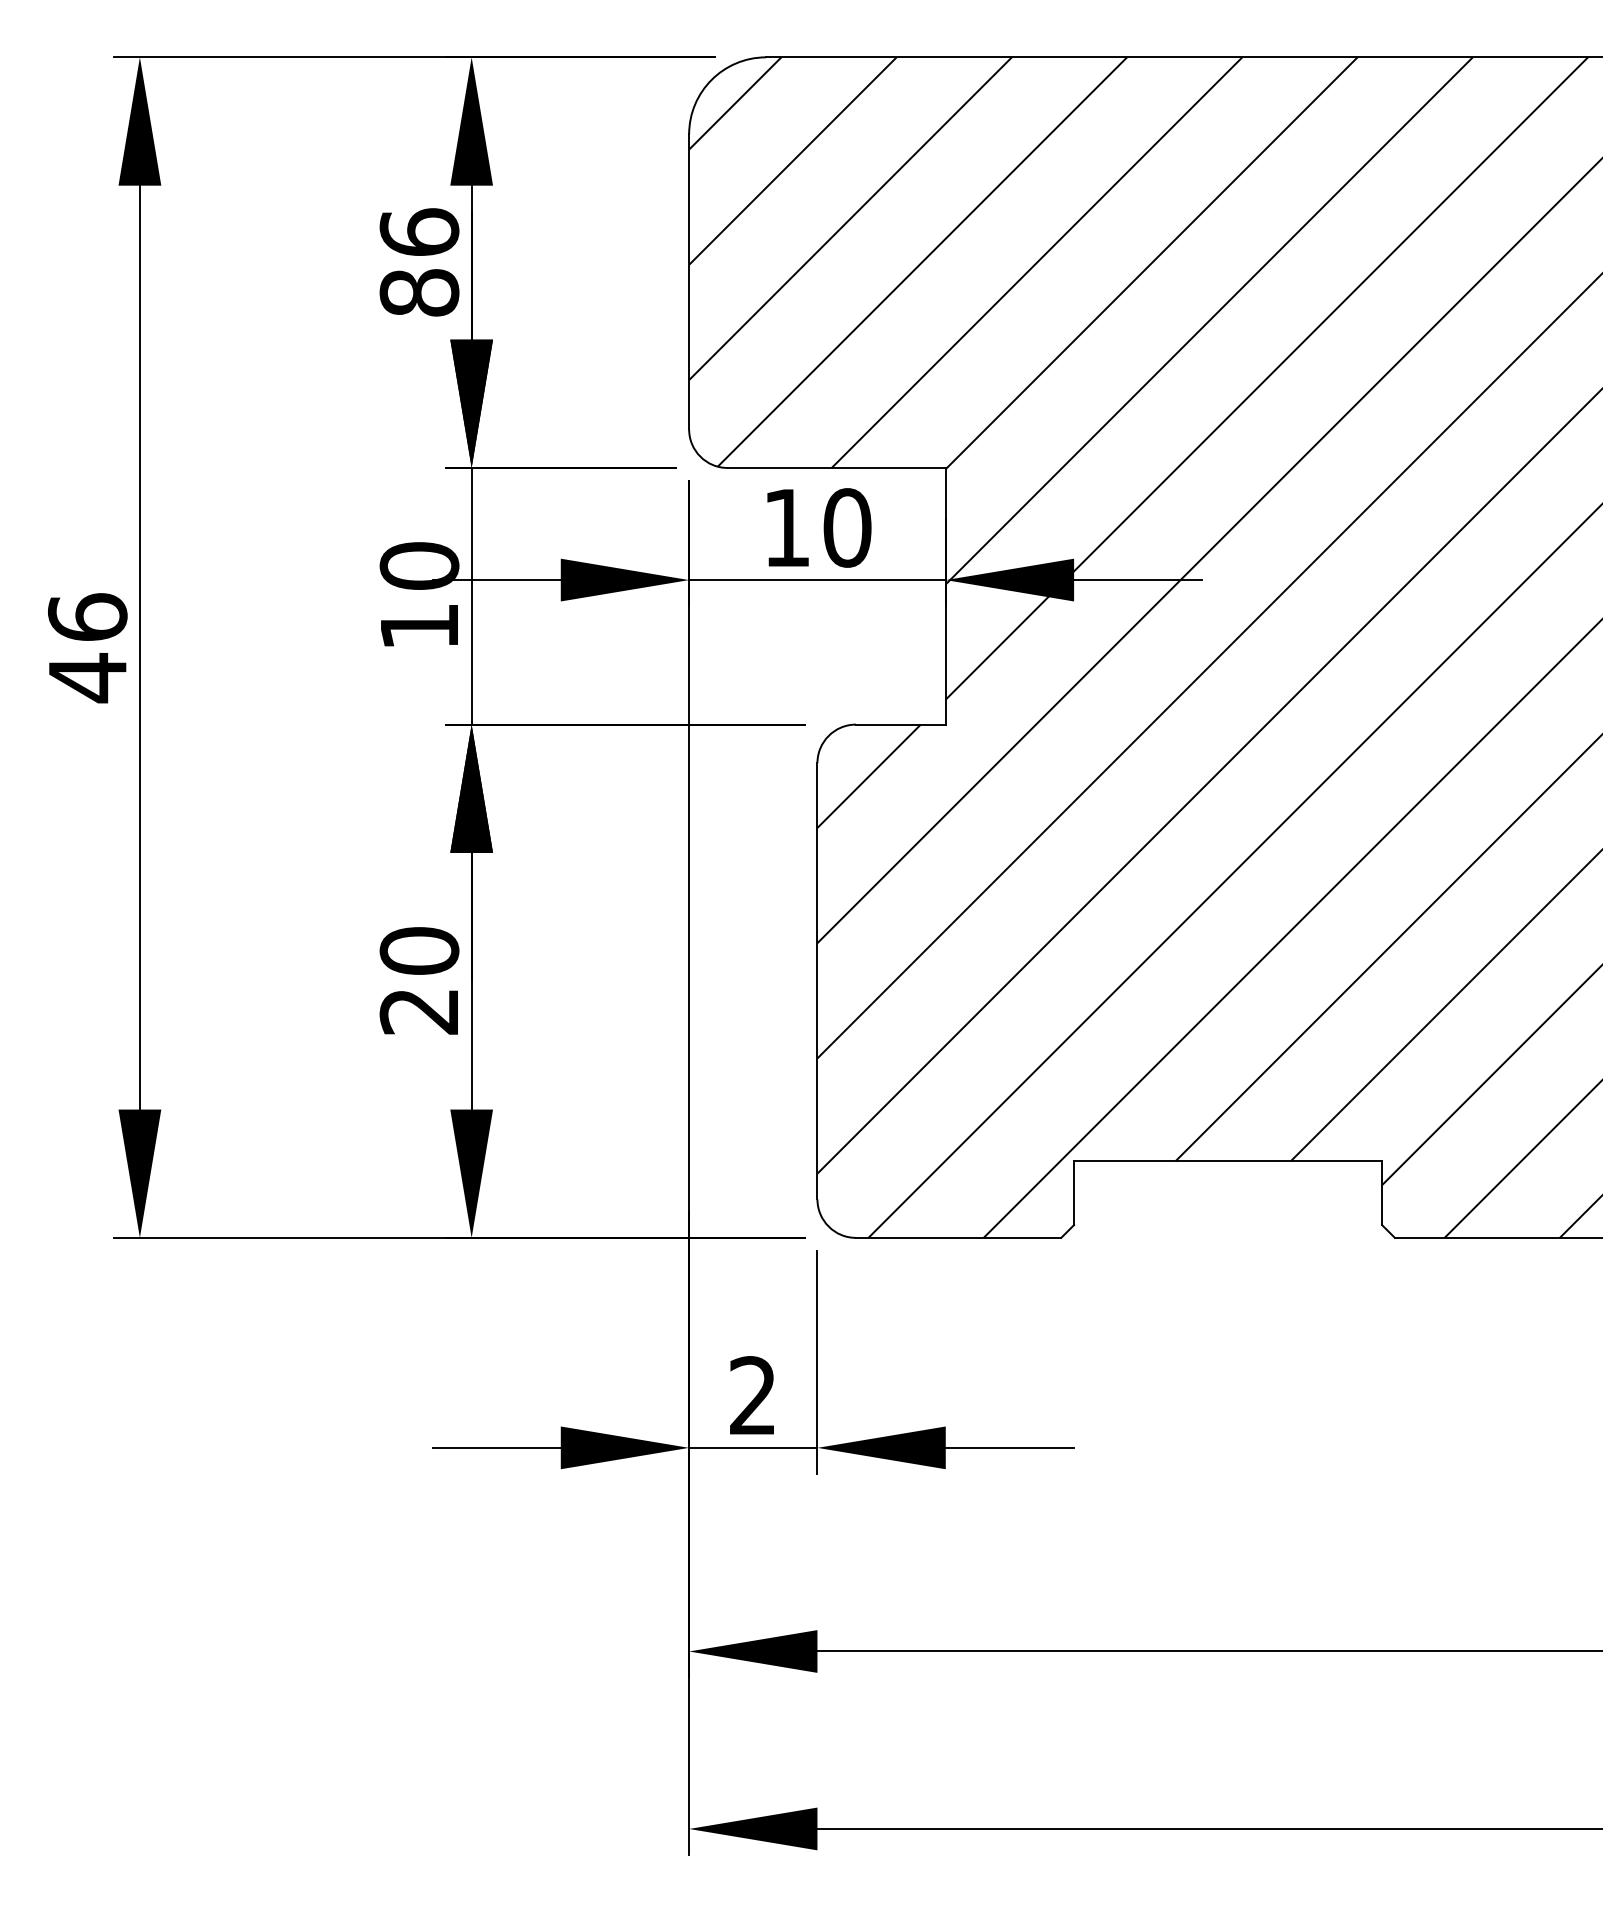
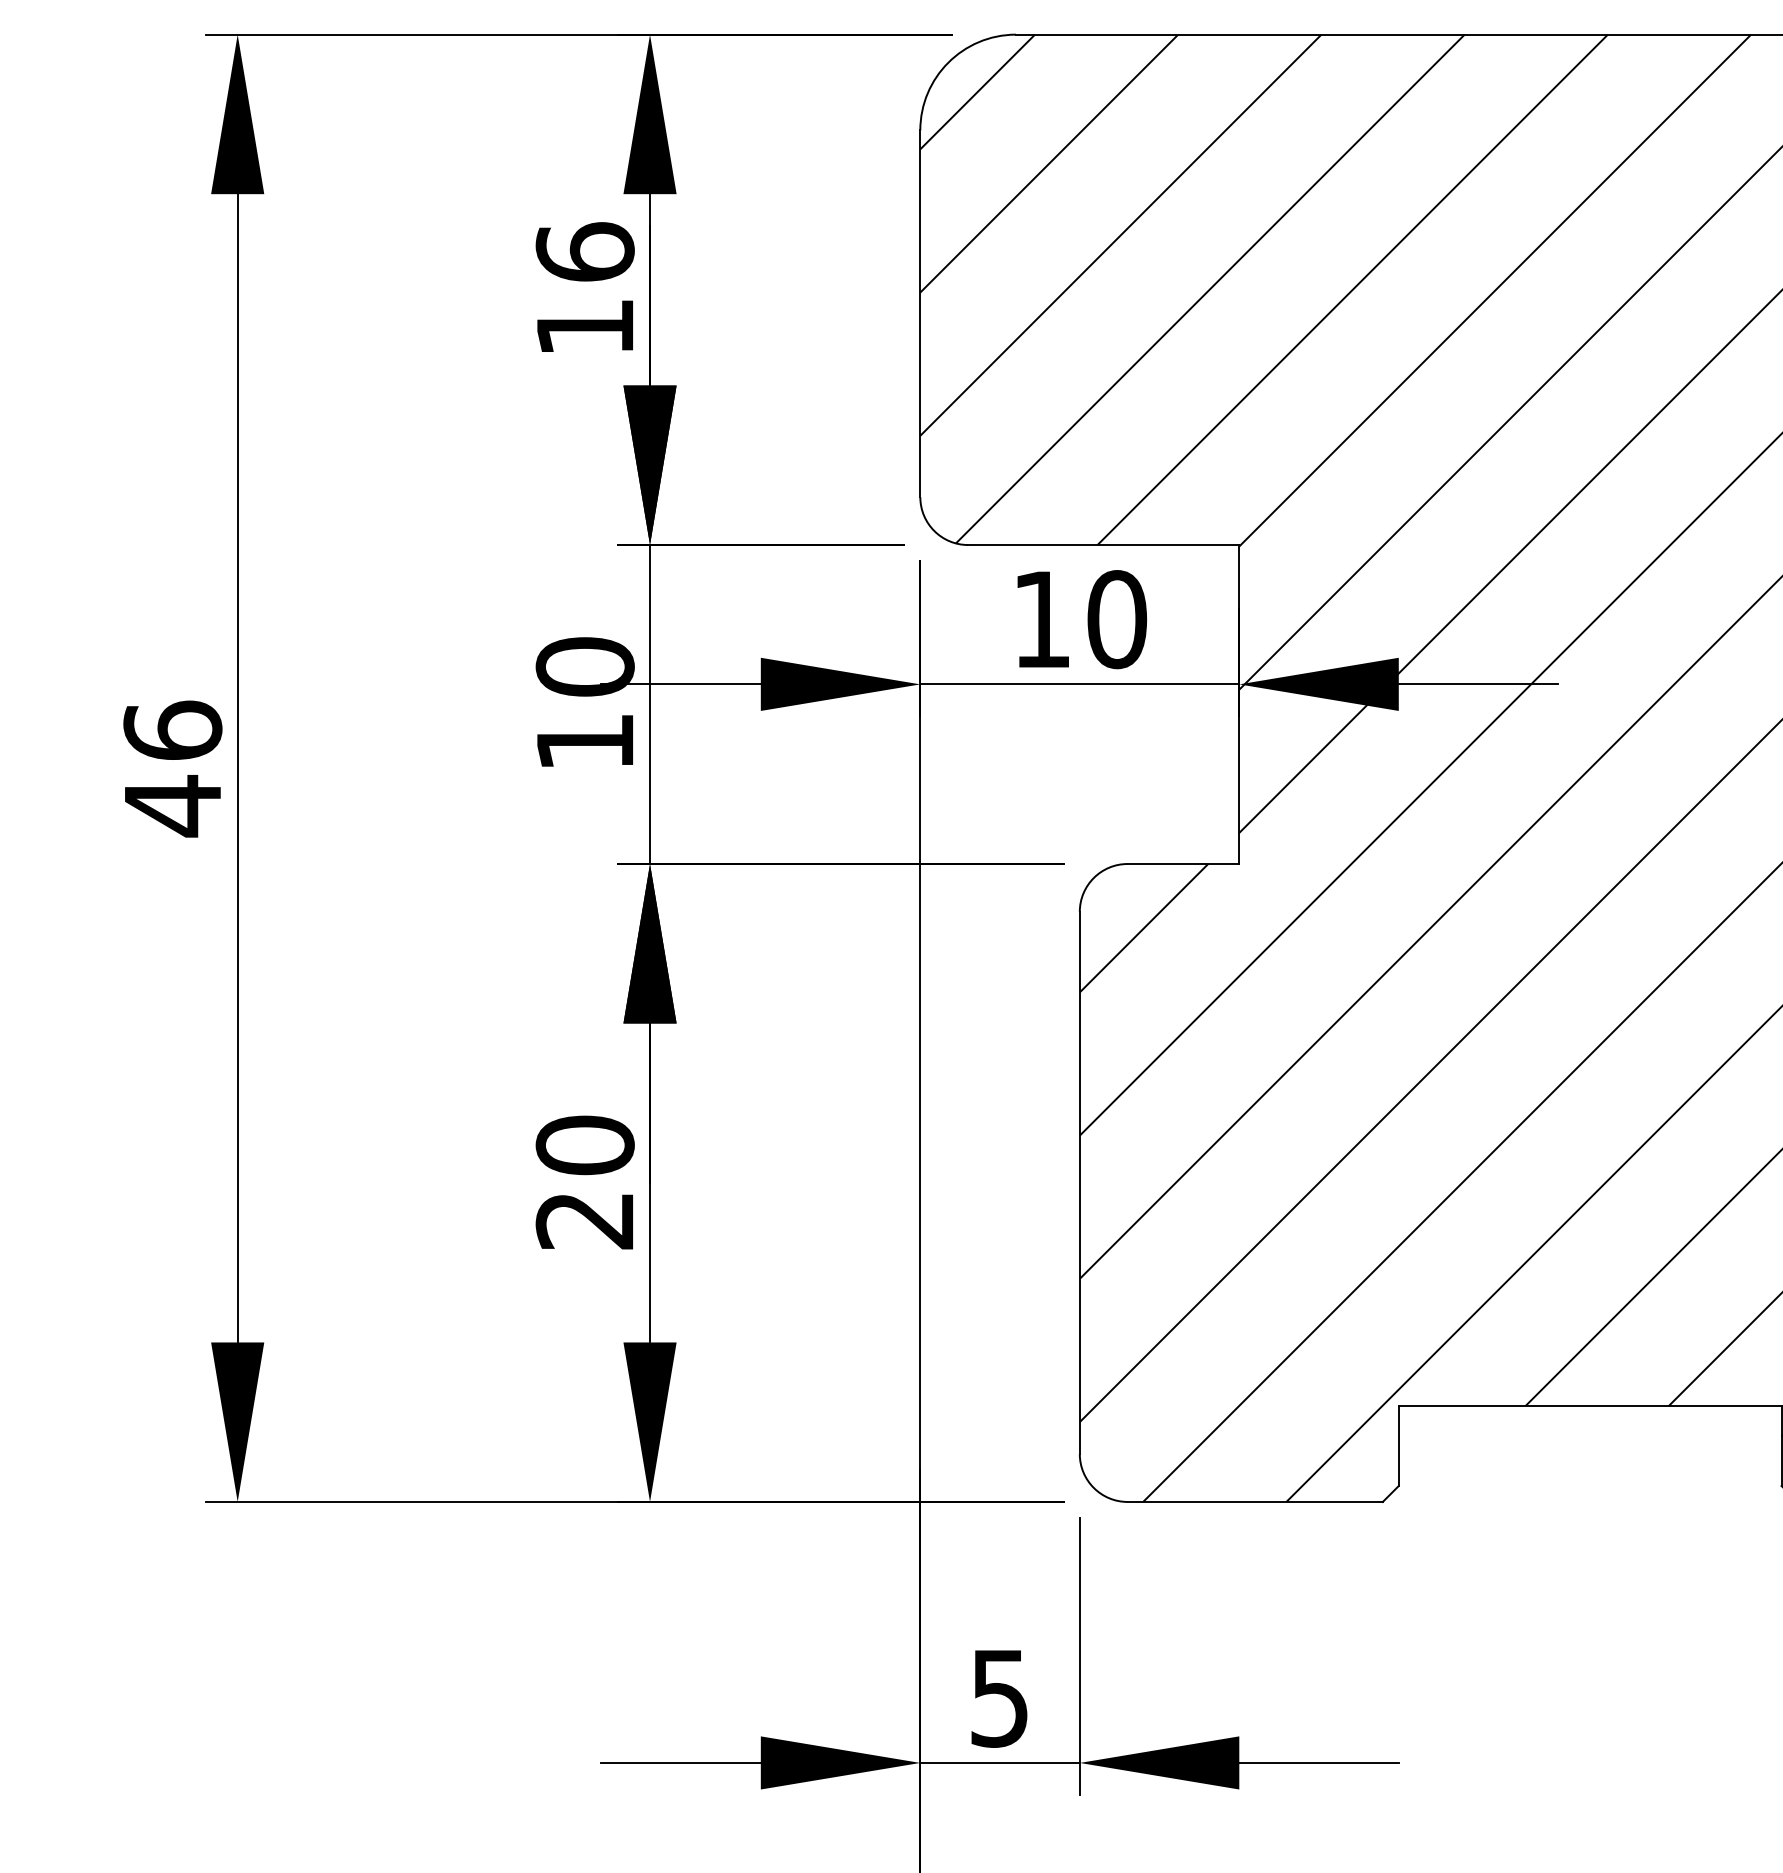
text: (419, 292) -> (585, 326), 86 -> 16
text: (752, 1395) -> (999, 1697), 2 -> 5

